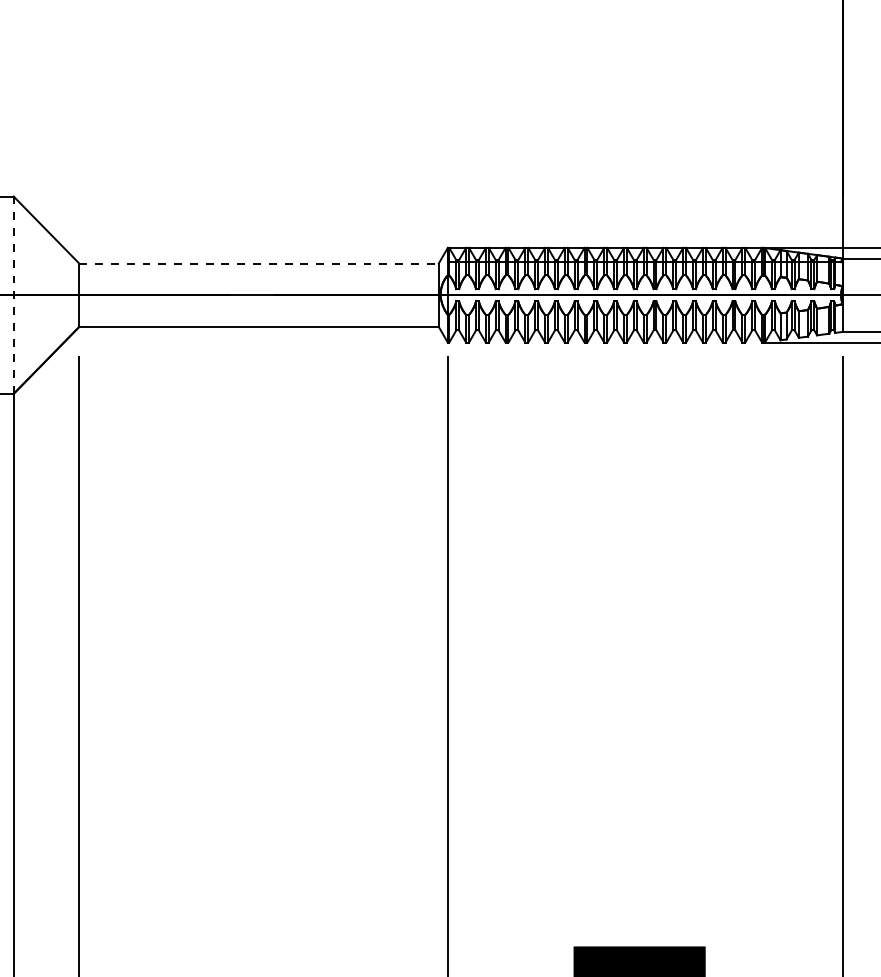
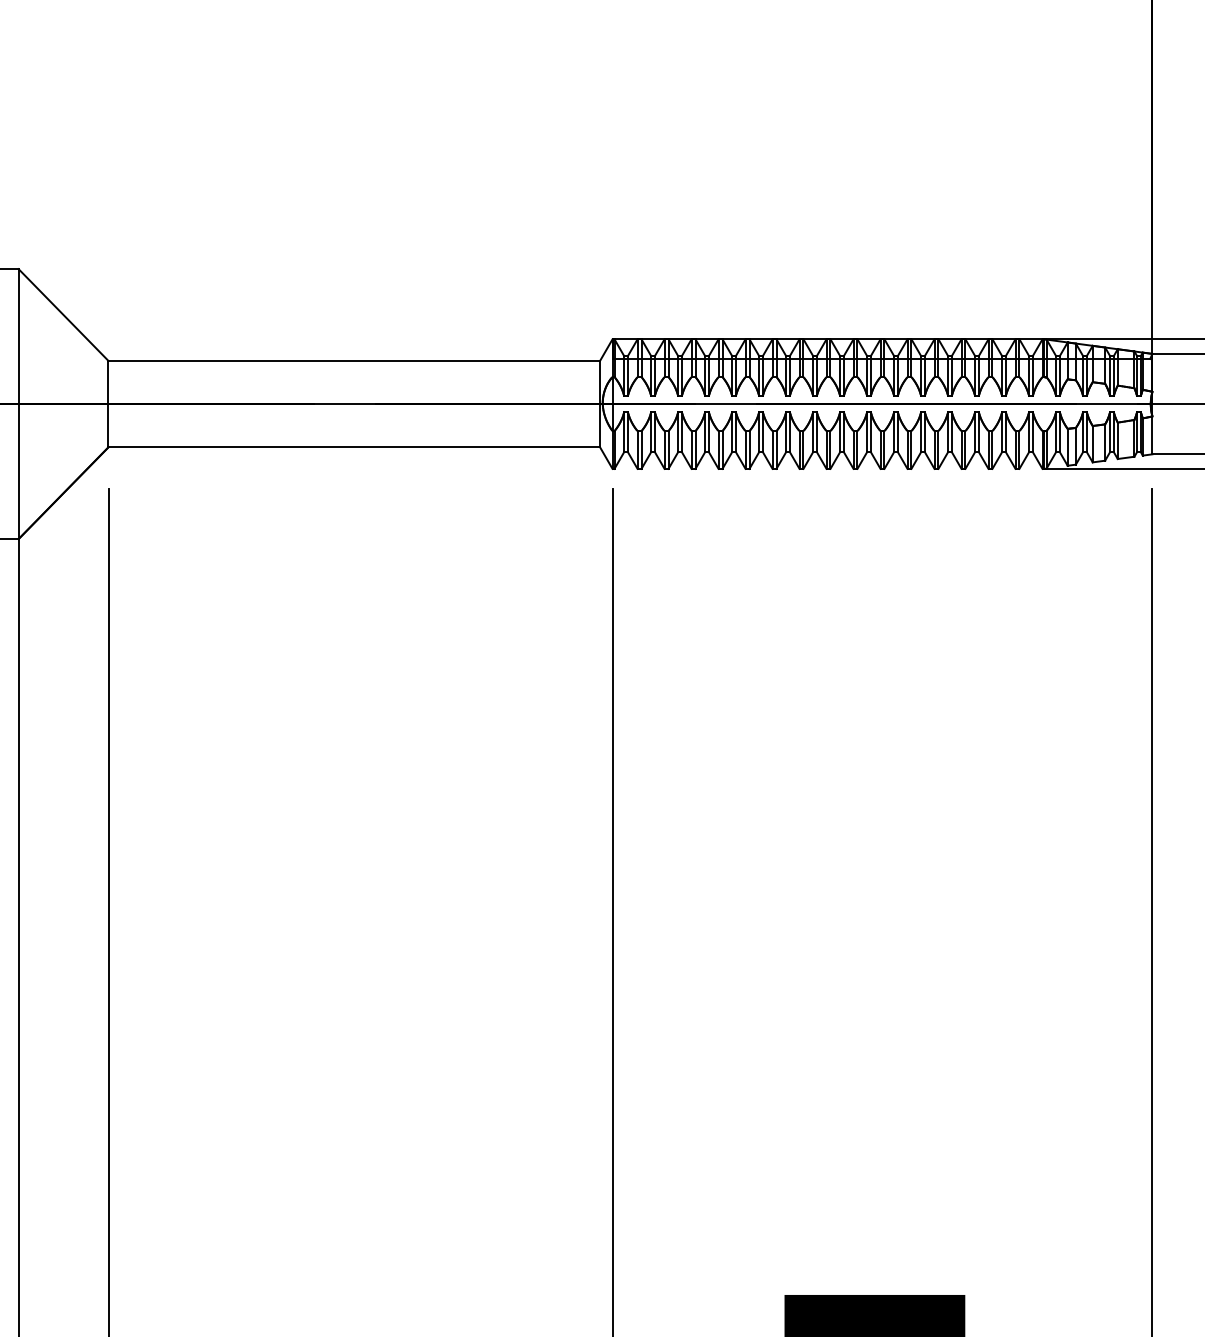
line: (259, 263) -> (354, 360), dashed -> solid
line: (13, 295) -> (18, 404), dashed -> solid

